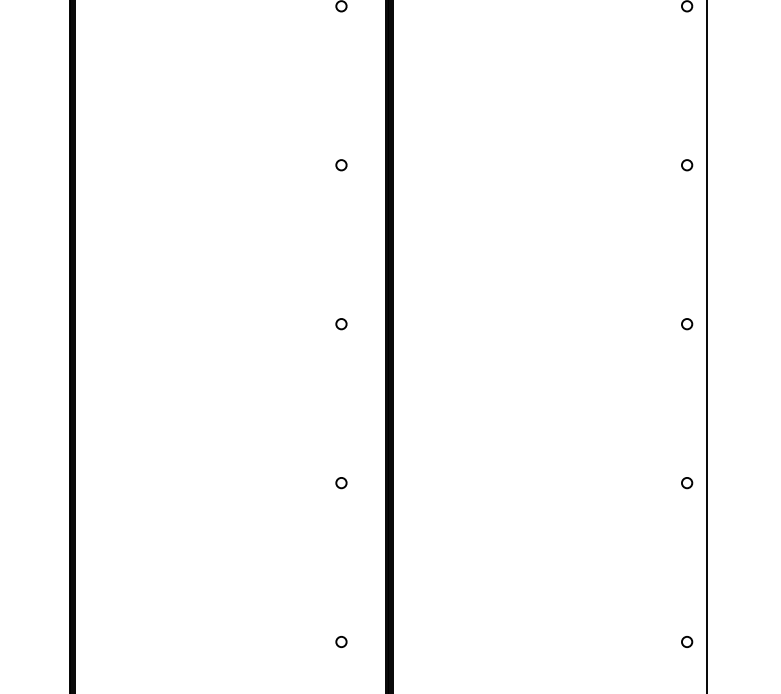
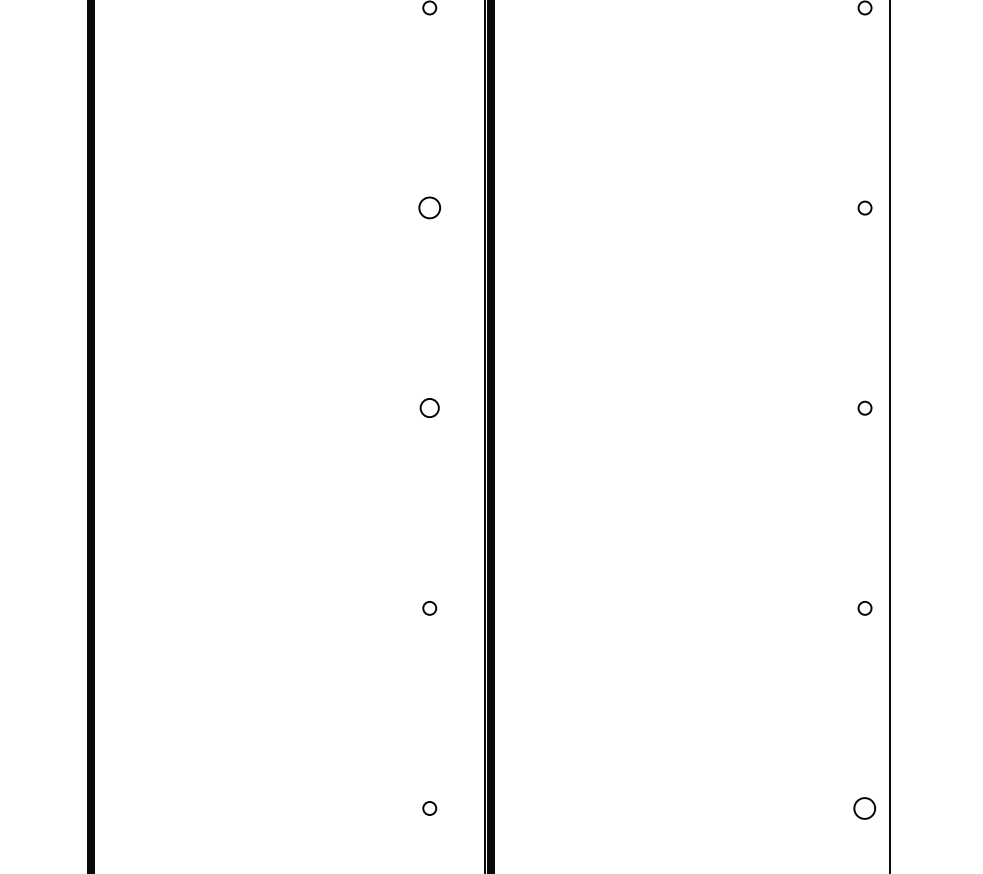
circle: (341, 165) -> (429, 208), size x1.6
circle: (341, 324) -> (429, 408), size x1.4
circle: (687, 641) -> (865, 807), size x1.6

